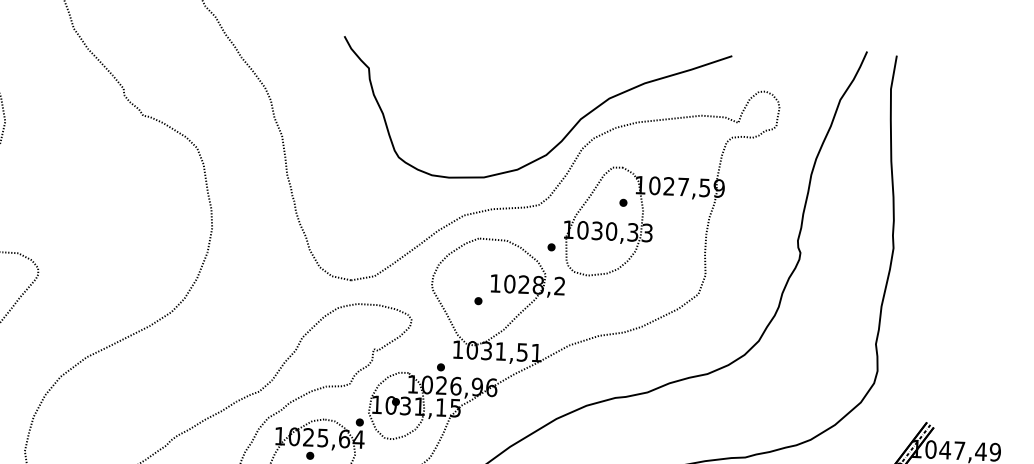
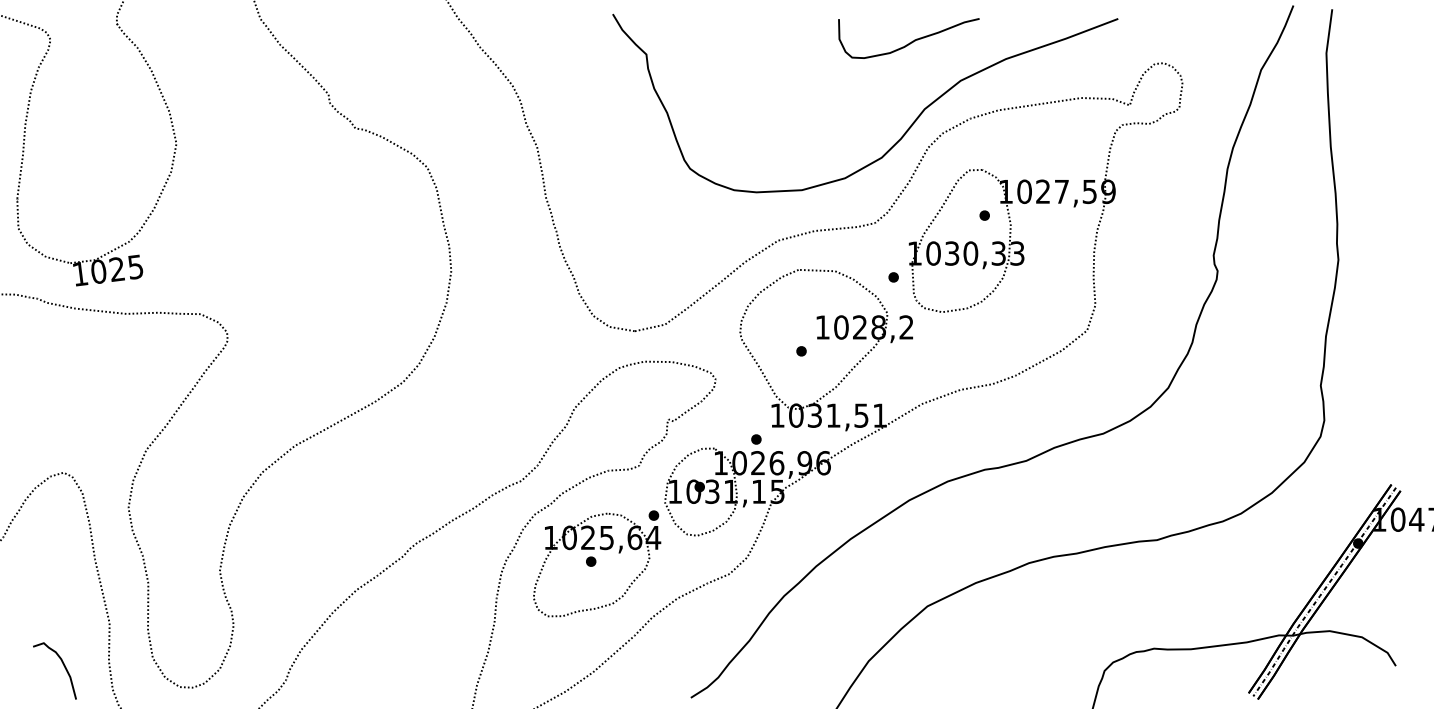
curve: (571, 67) -> (909, 42), added

